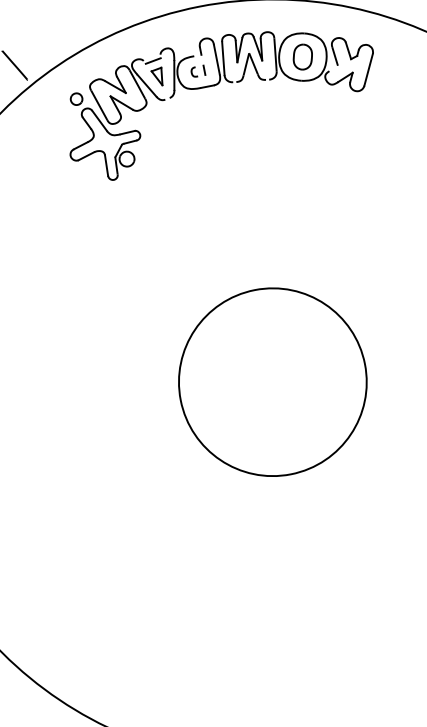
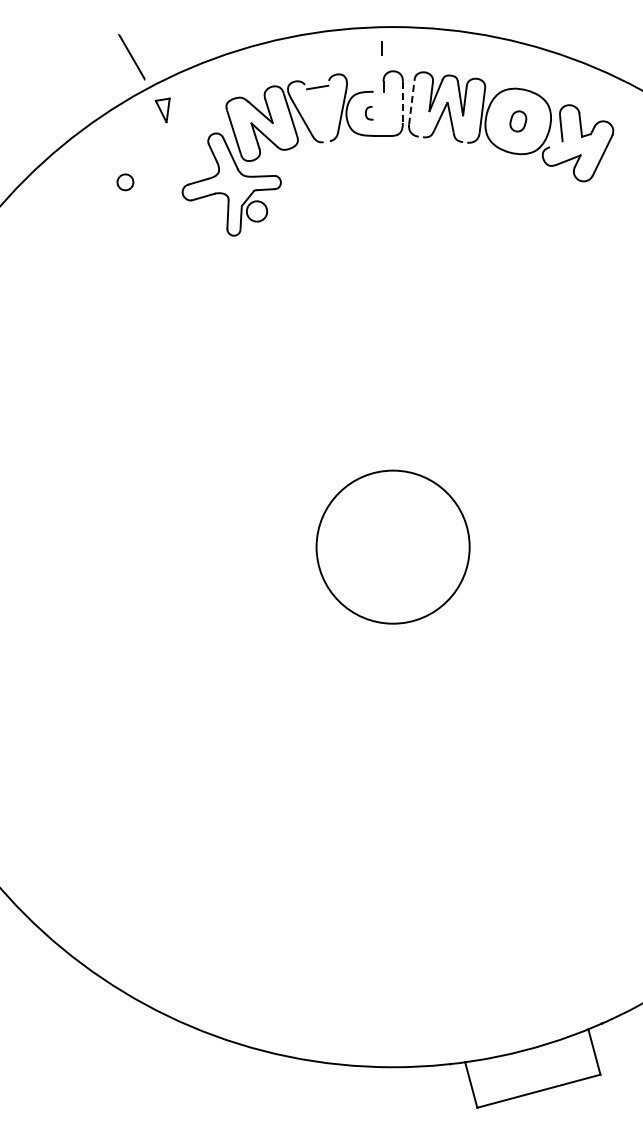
line: (222, 57) -> (411, 101), solid -> dashed
part: (303, 57) -> (518, 121), size x0.6
line: (216, 59) -> (402, 102), solid -> dashed
line: (204, 70) -> (381, 48), moved
part: (157, 77) -> (162, 110), moved
part: (76, 99) -> (125, 182), moved
circle: (272, 381) -> (392, 546), size x0.6

